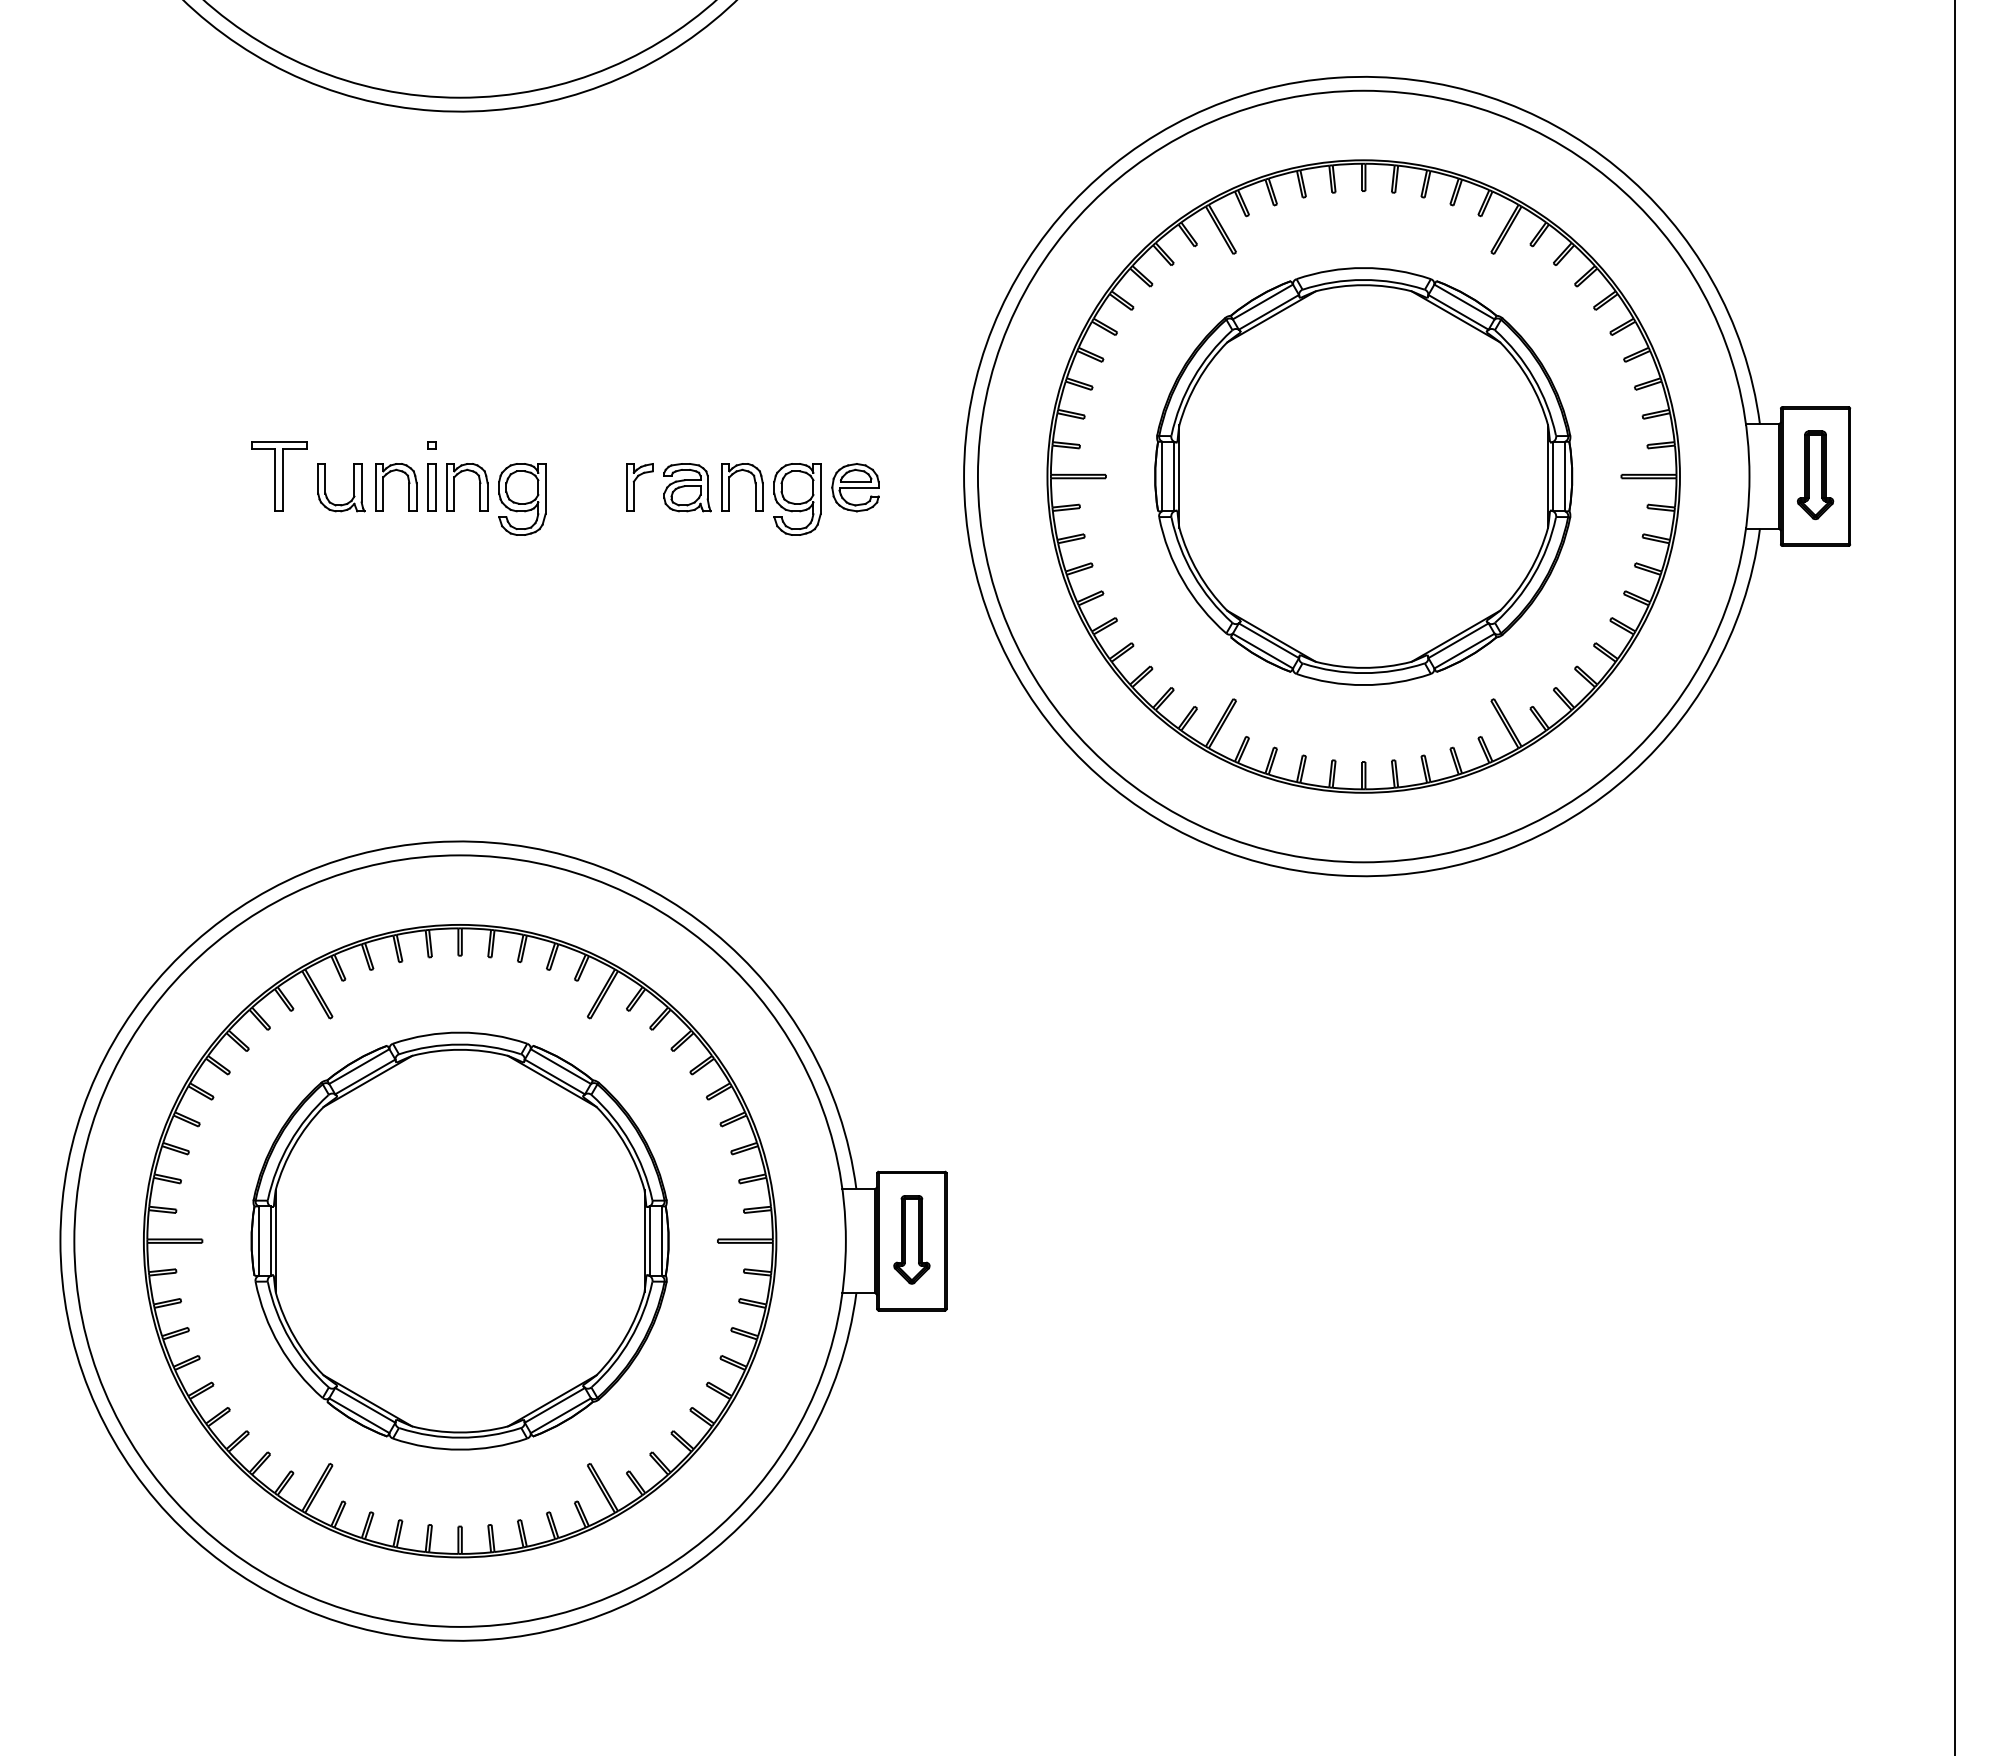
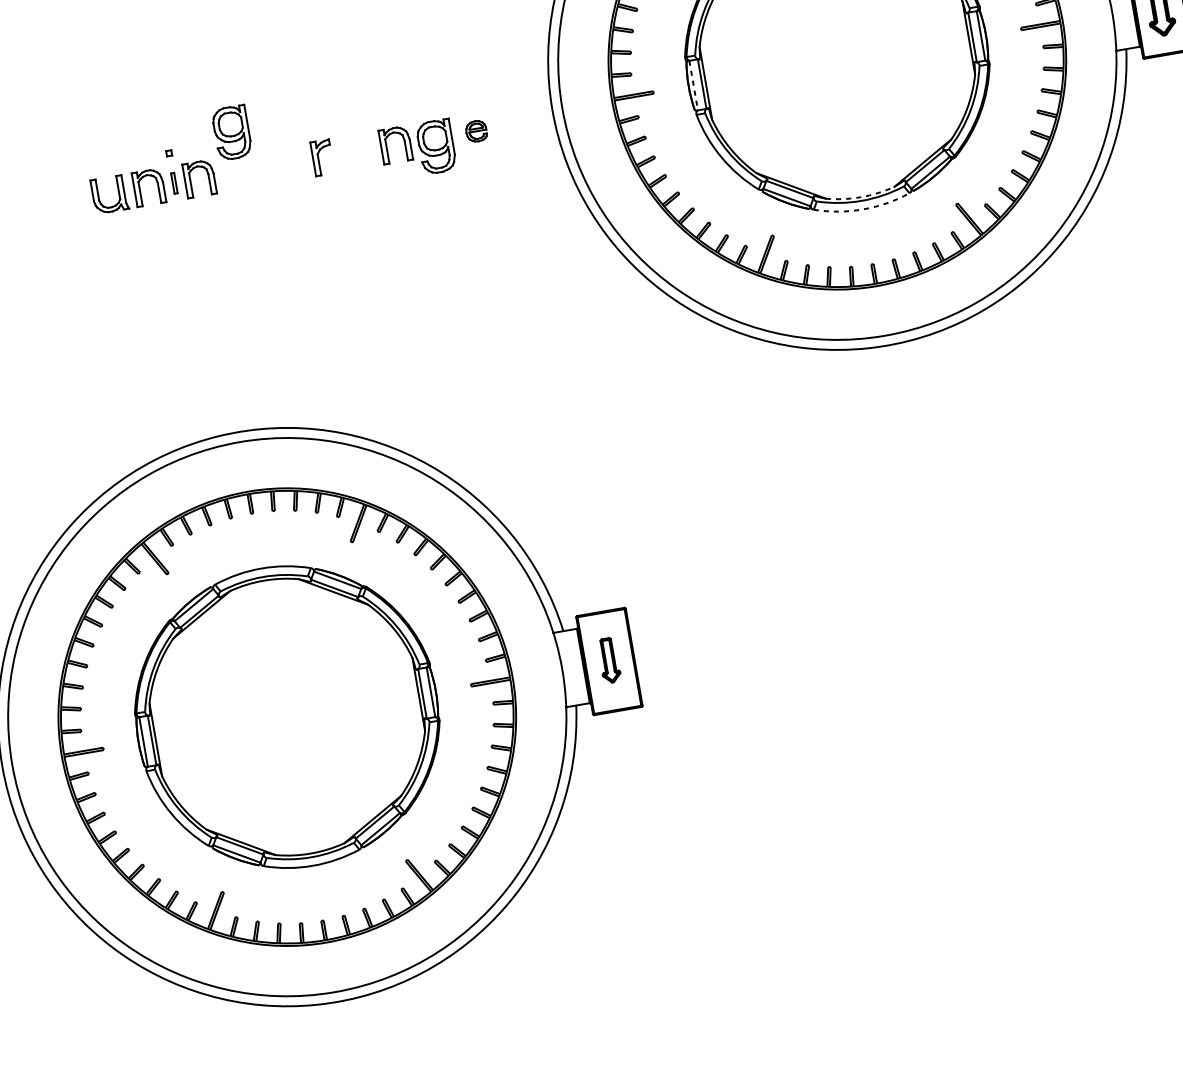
part: (279, 476) -> (64, 194), removed
line: (1162, 476) -> (693, 85), solid -> dashed
part: (431, 487) -> (174, 183), size x0.6
part: (687, 487) -> (356, 151), removed
part: (855, 487) -> (476, 131), size x0.6
part: (522, 499) -> (232, 132), moved
arc: (1363, 667) -> (860, 196), solid -> dashed
arc: (1363, 685) -> (862, 209), solid -> dashed
part: (911, 1239) -> (608, 660), size x0.7

